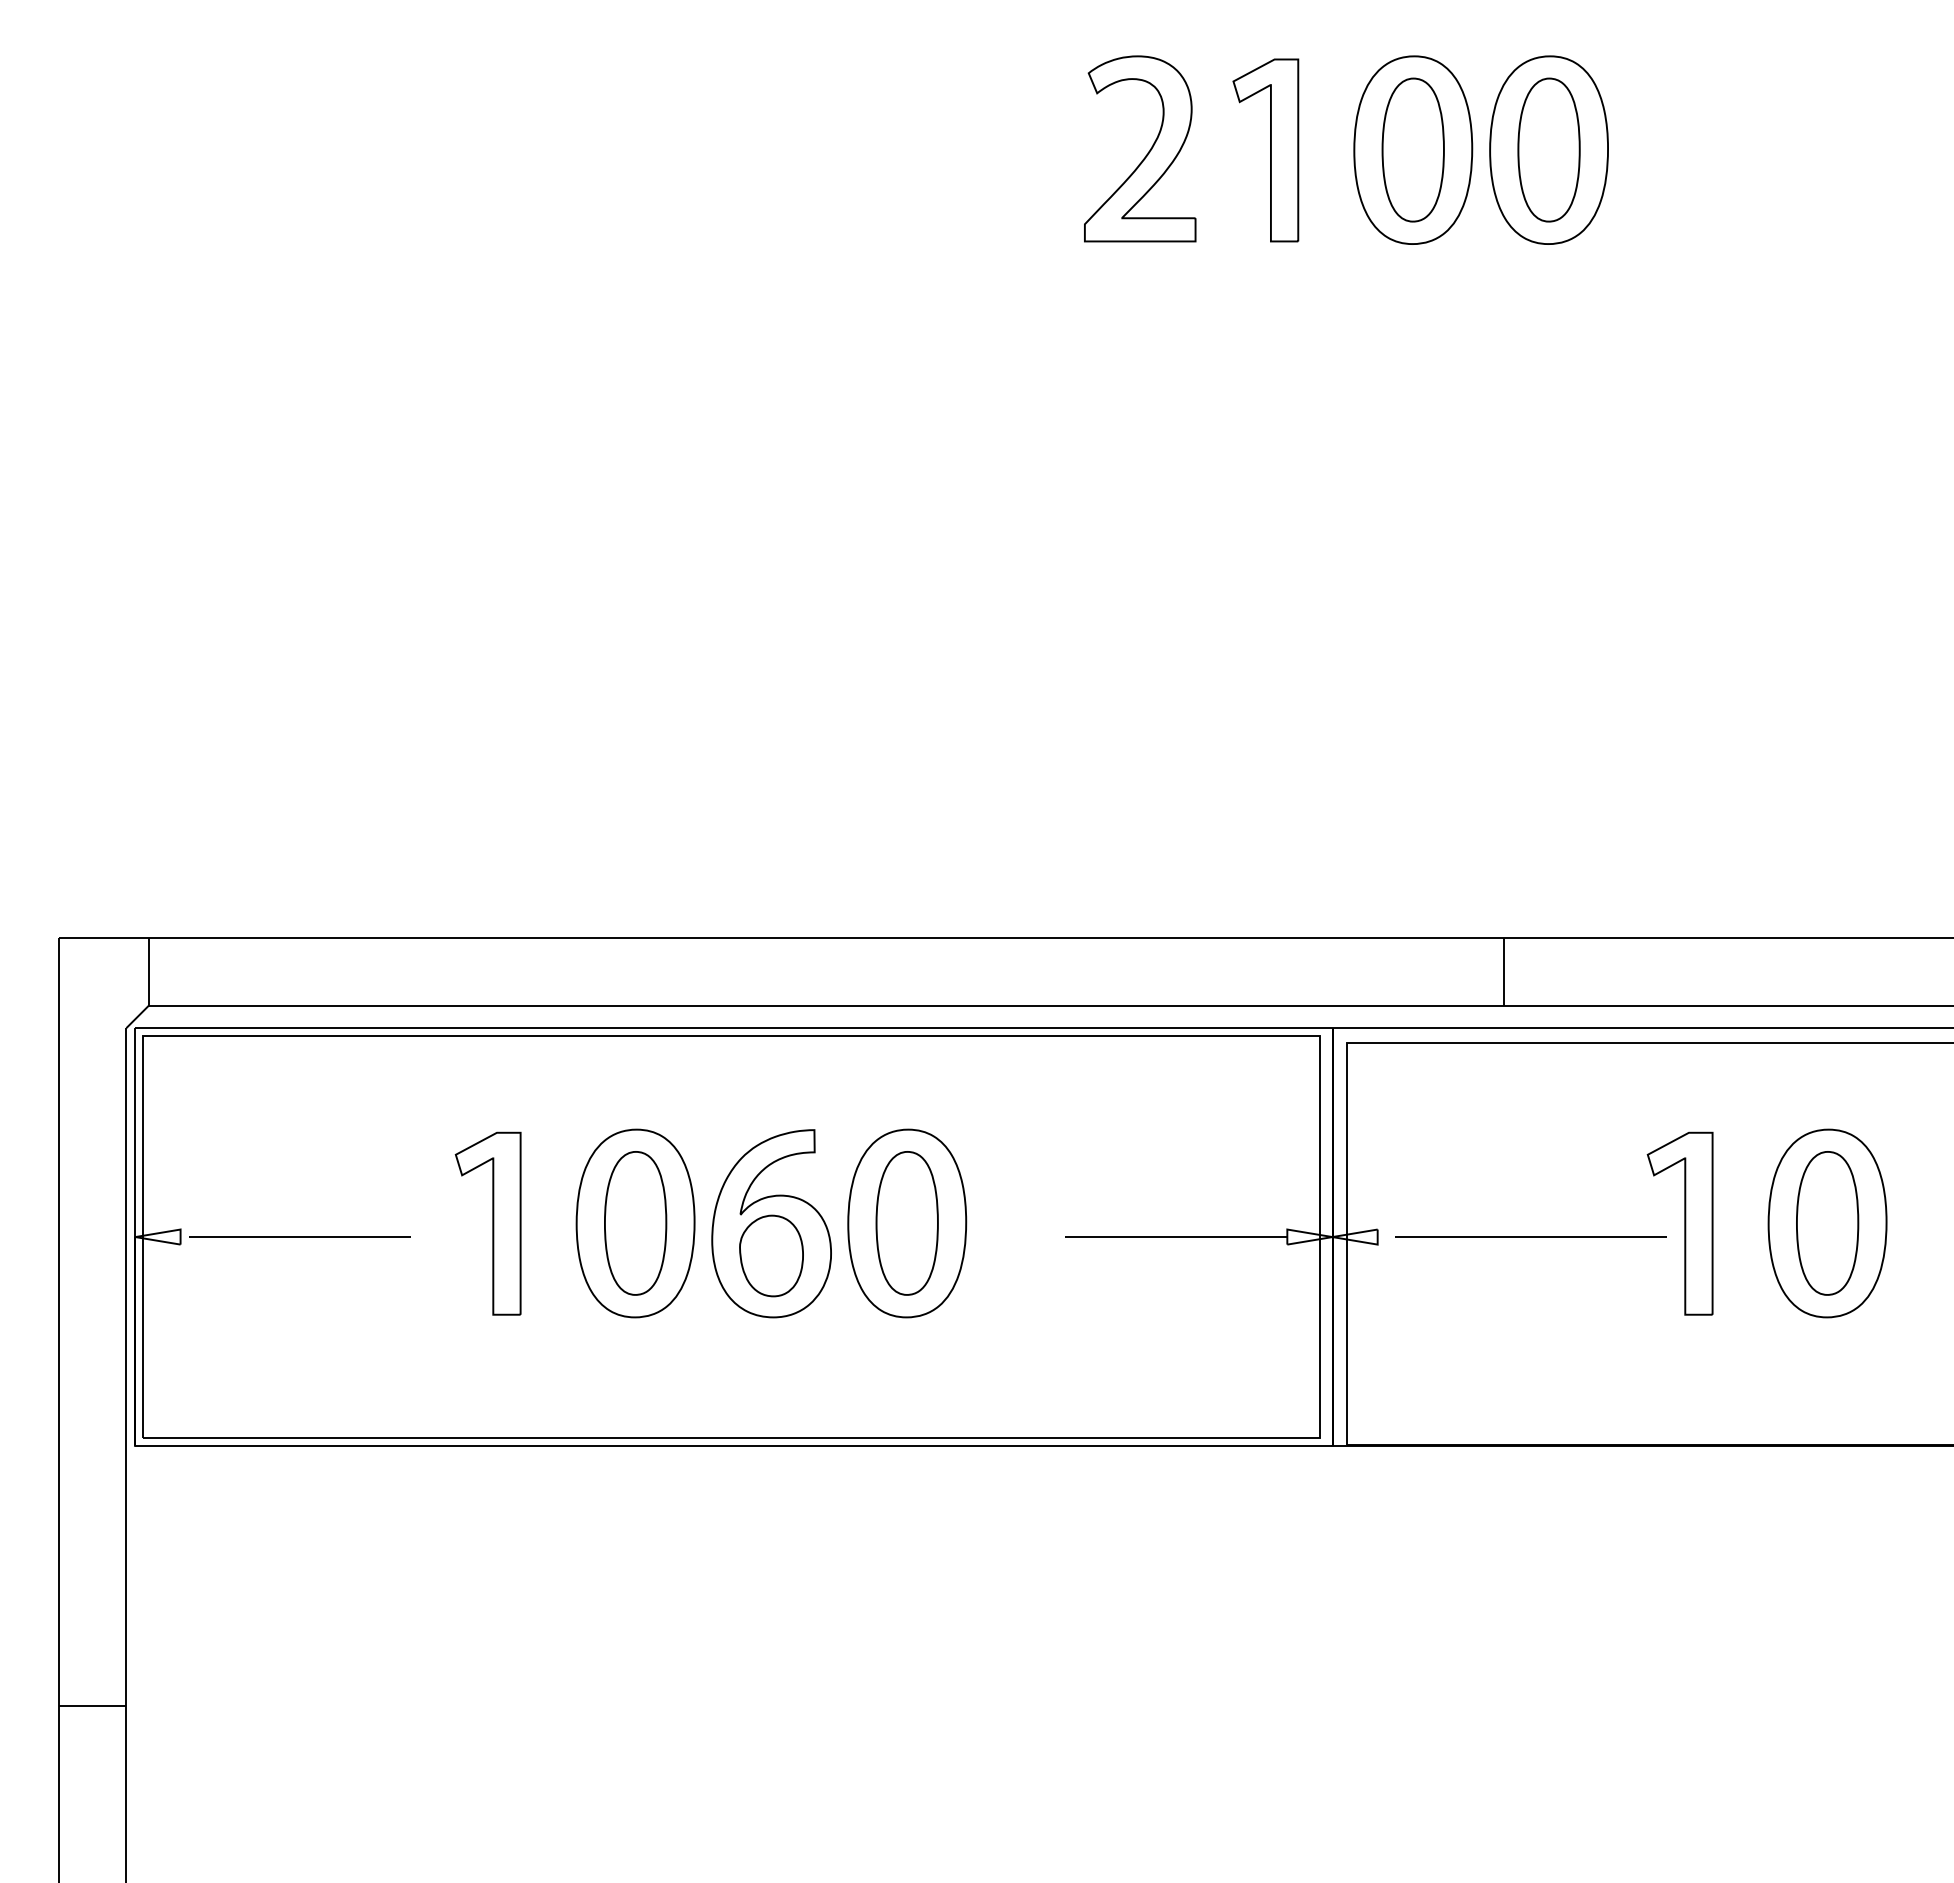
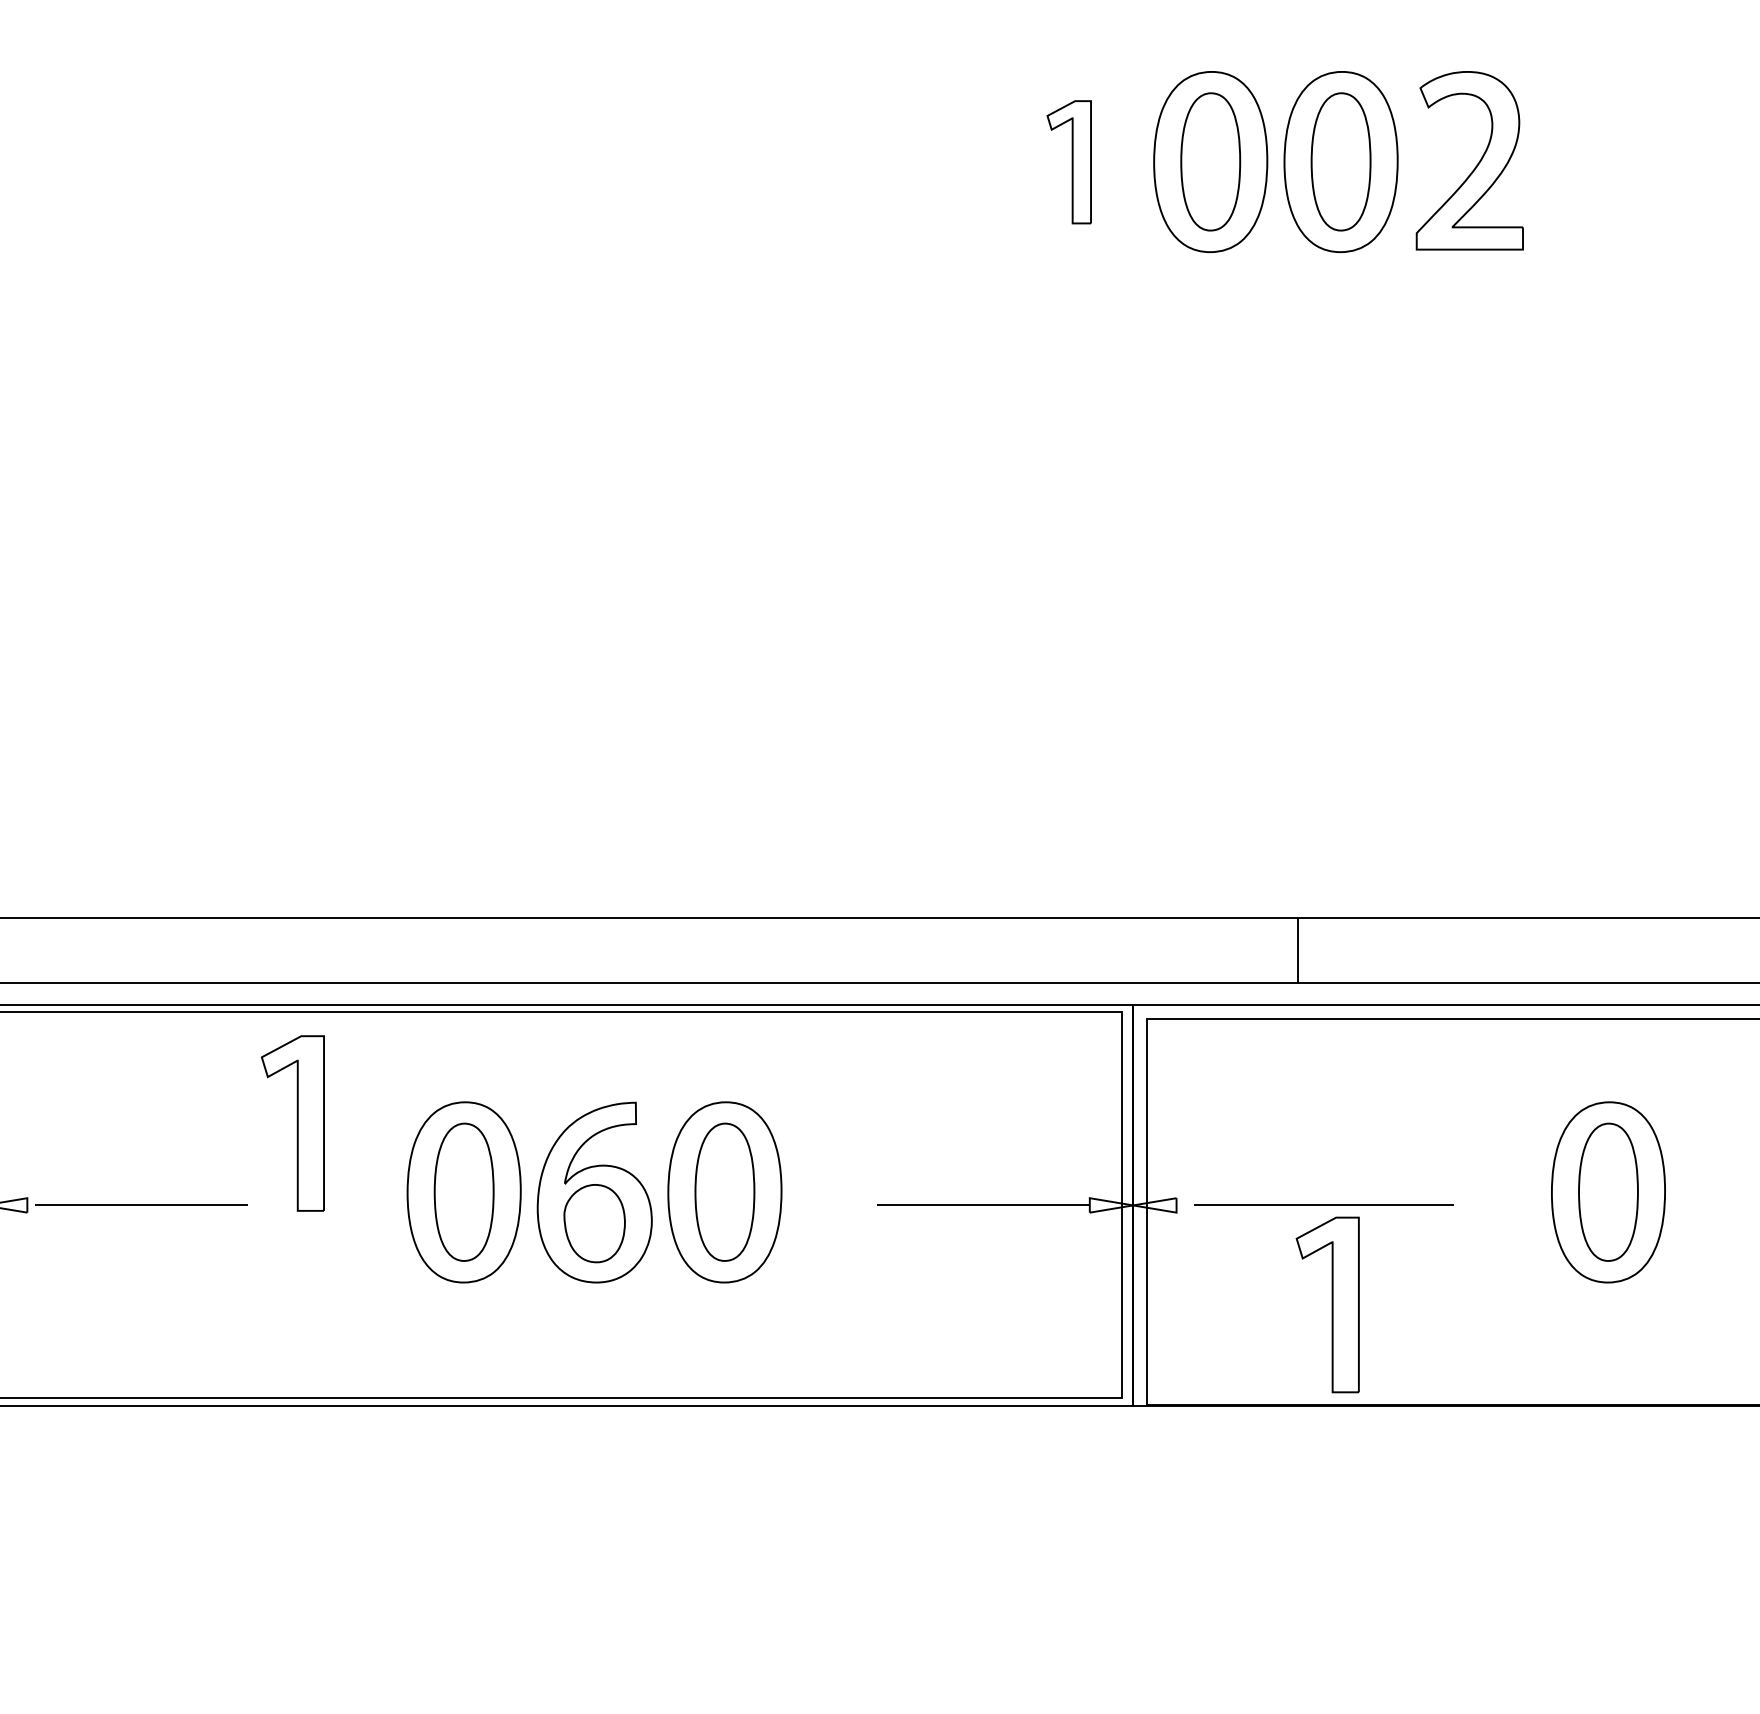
part: (1265, 150) -> (1068, 162), size x0.7
part: (1147, 152) -> (1476, 164), moved
part: (487, 1223) -> (292, 1123), moved
part: (1679, 1223) -> (1327, 1304), moved

